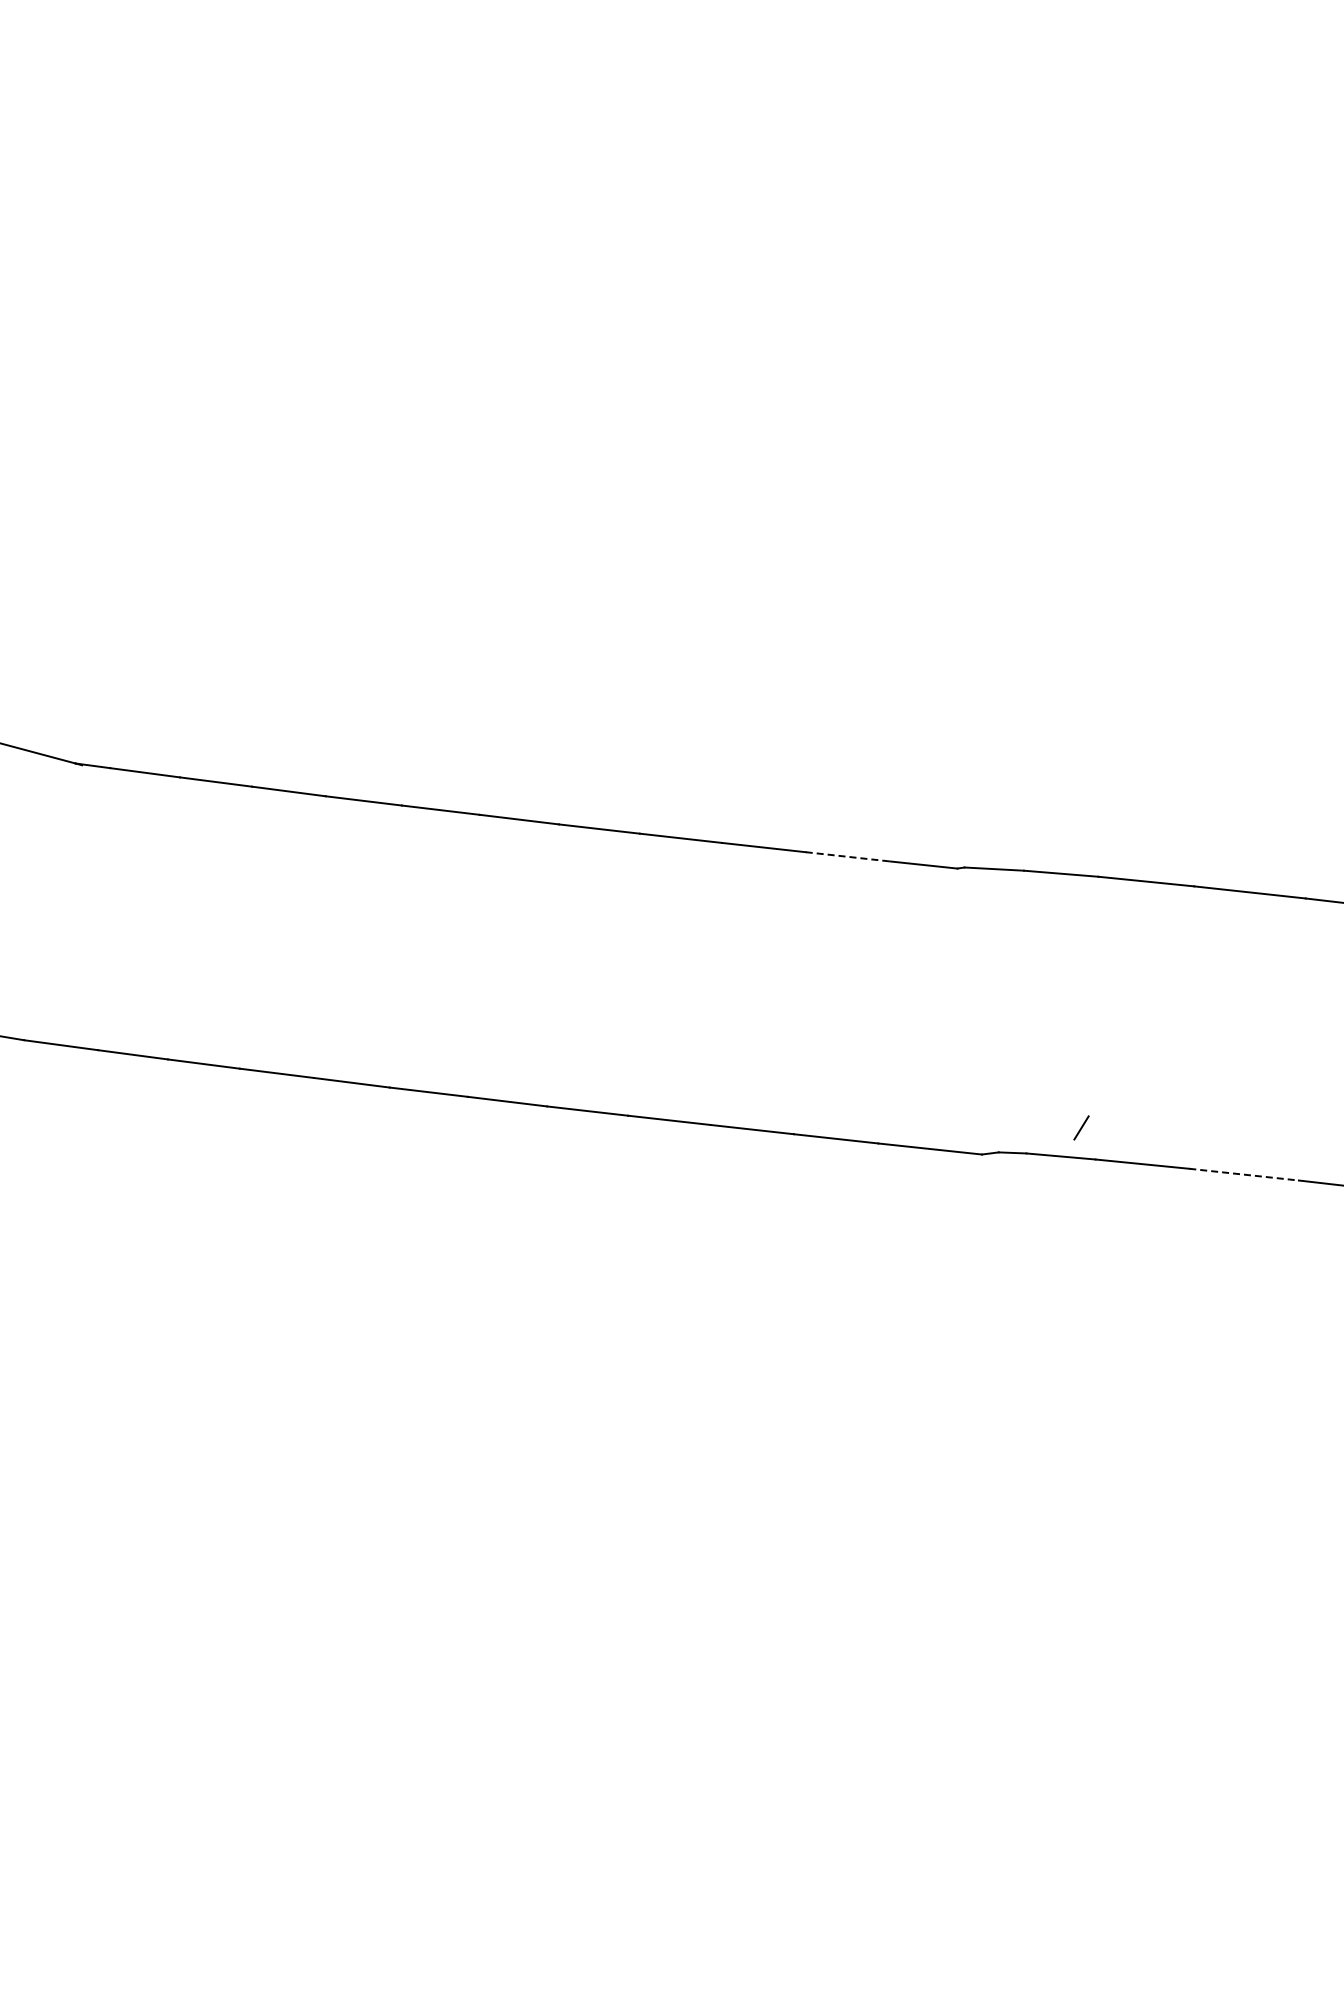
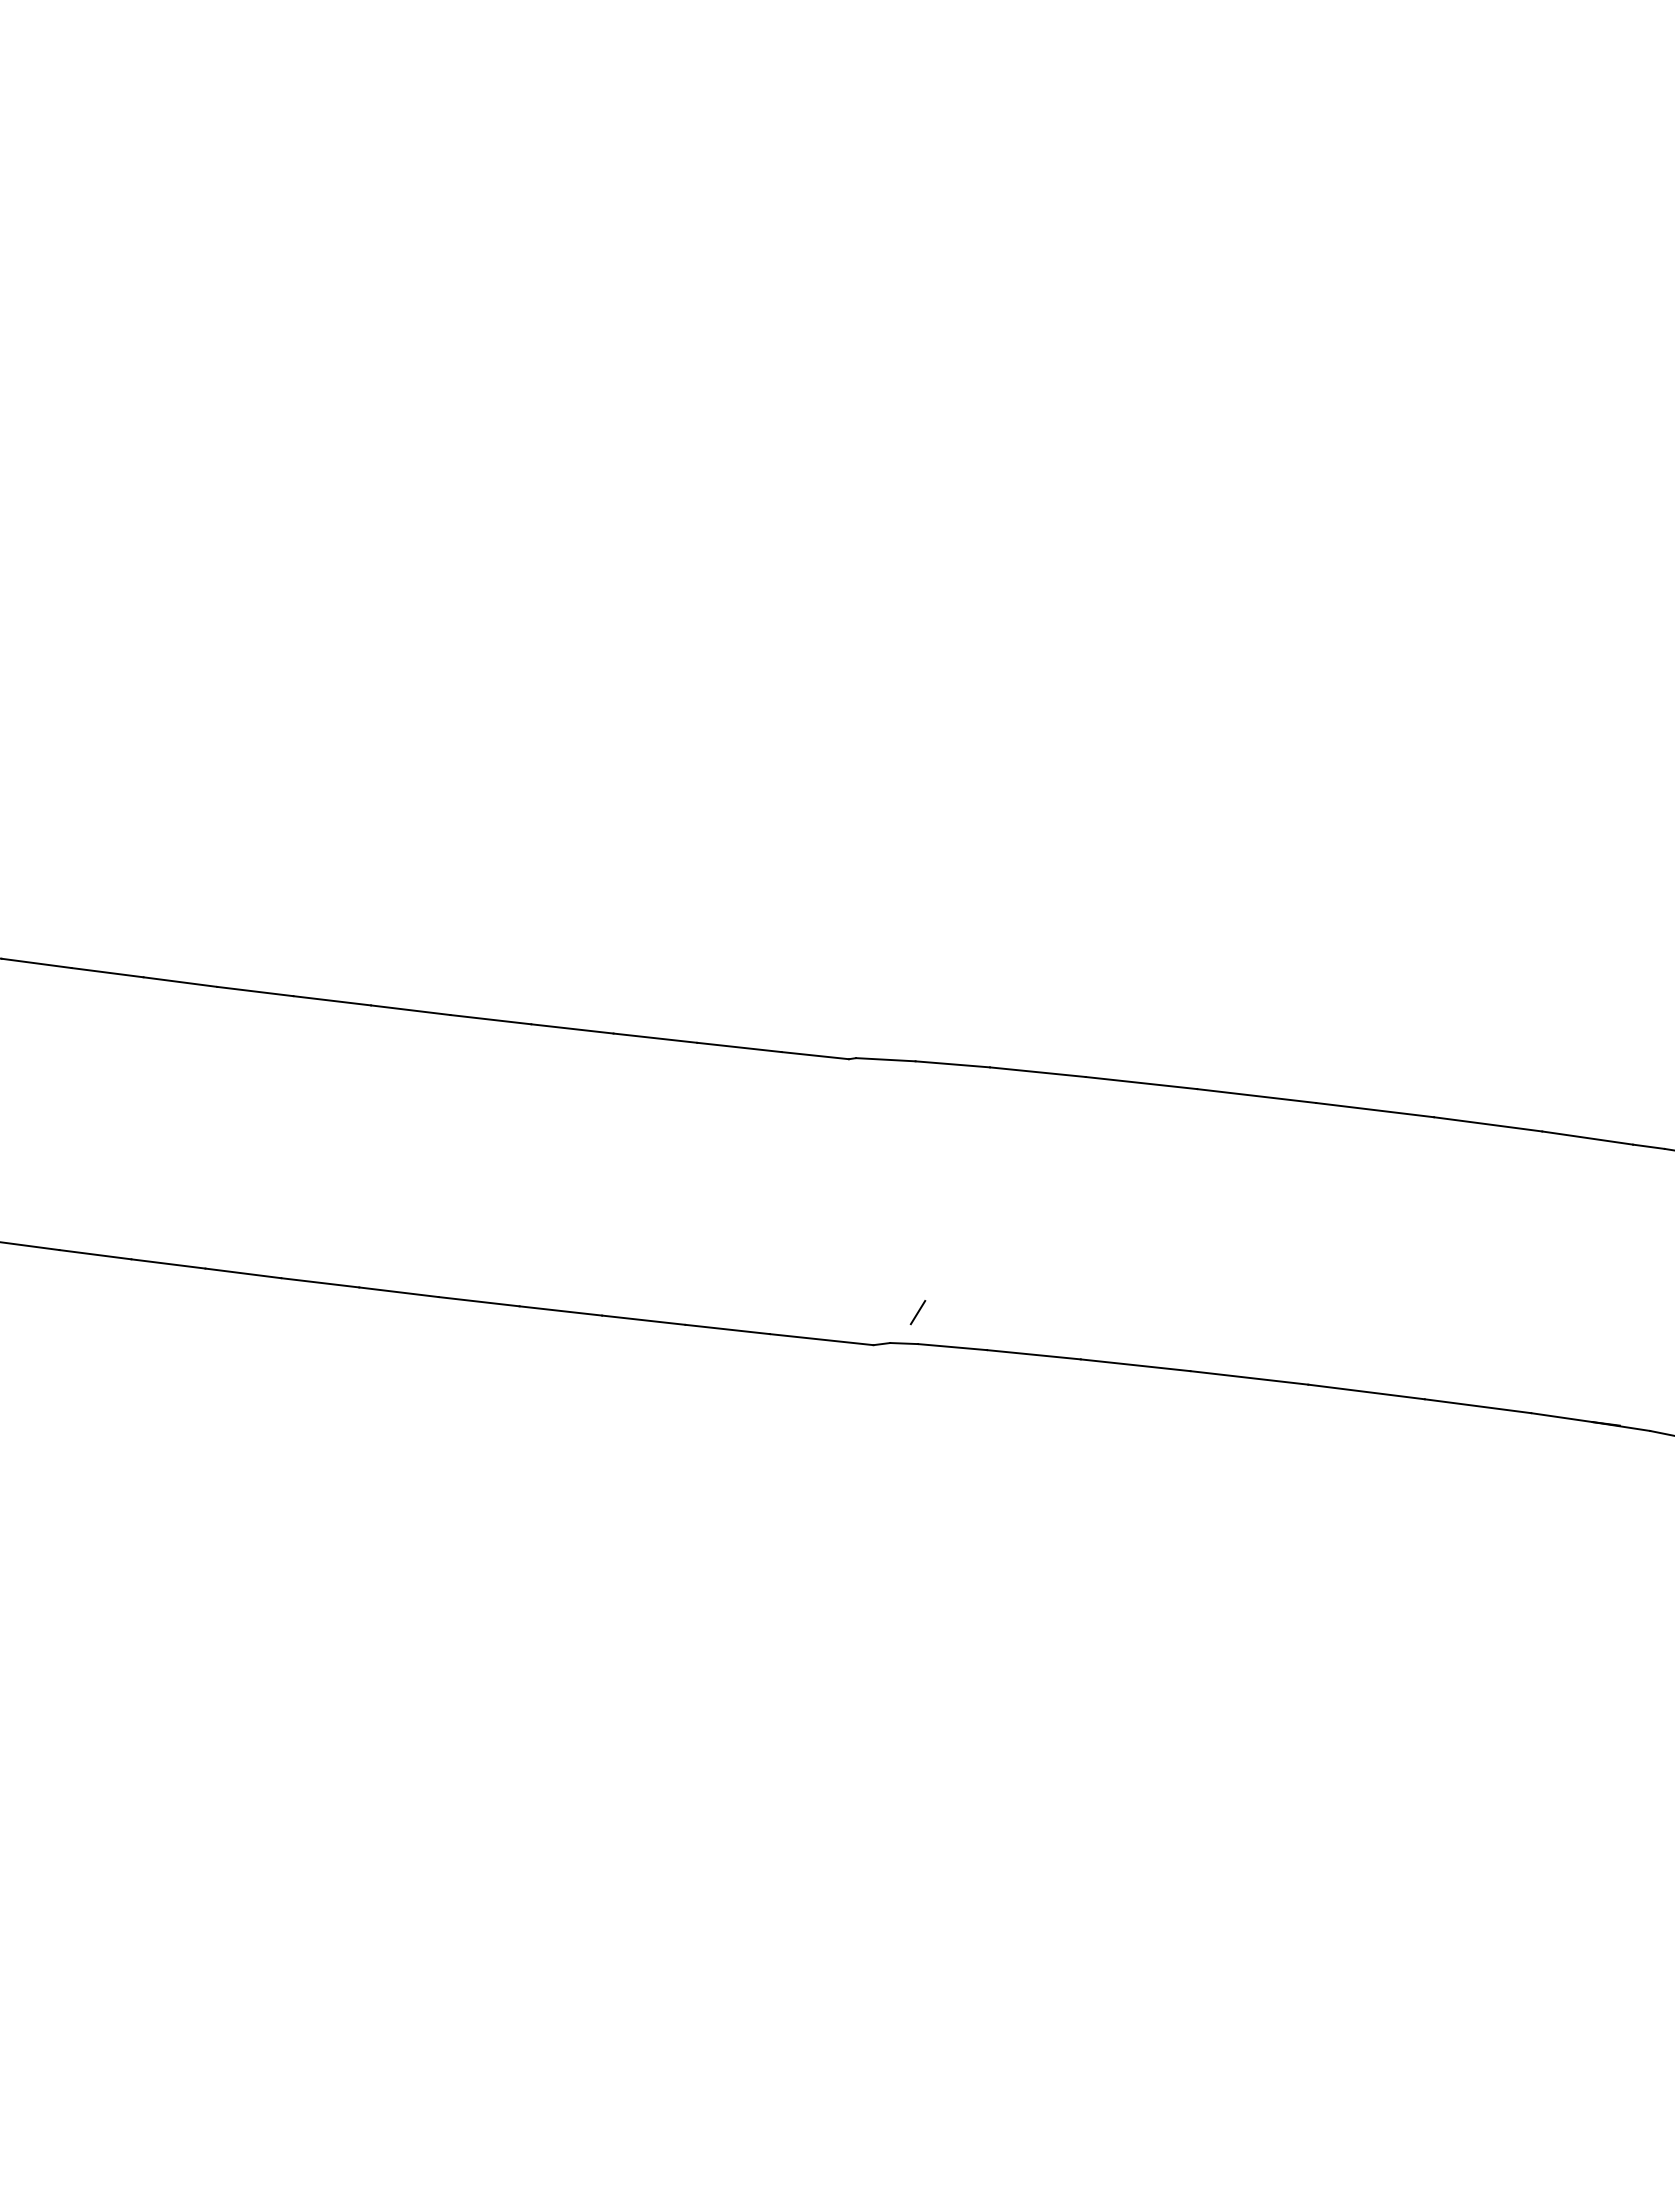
line: (847, 856) -> (739, 1047), dashed -> solid
line: (1080, 1127) -> (917, 1312), moved
line: (1244, 1174) -> (1136, 1365), dashed -> solid

